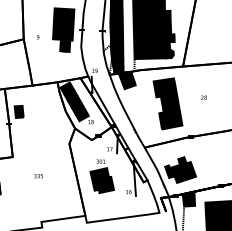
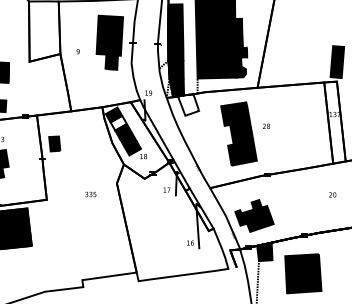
fill: (127, 80) -> (188, 104), removed
fill: (70, 94) -> (118, 122), removed
text: (203, 97) -> (266, 125), moved
text: (38, 176) -> (90, 194), moved
part: (102, 177) -> (157, 224), removed

